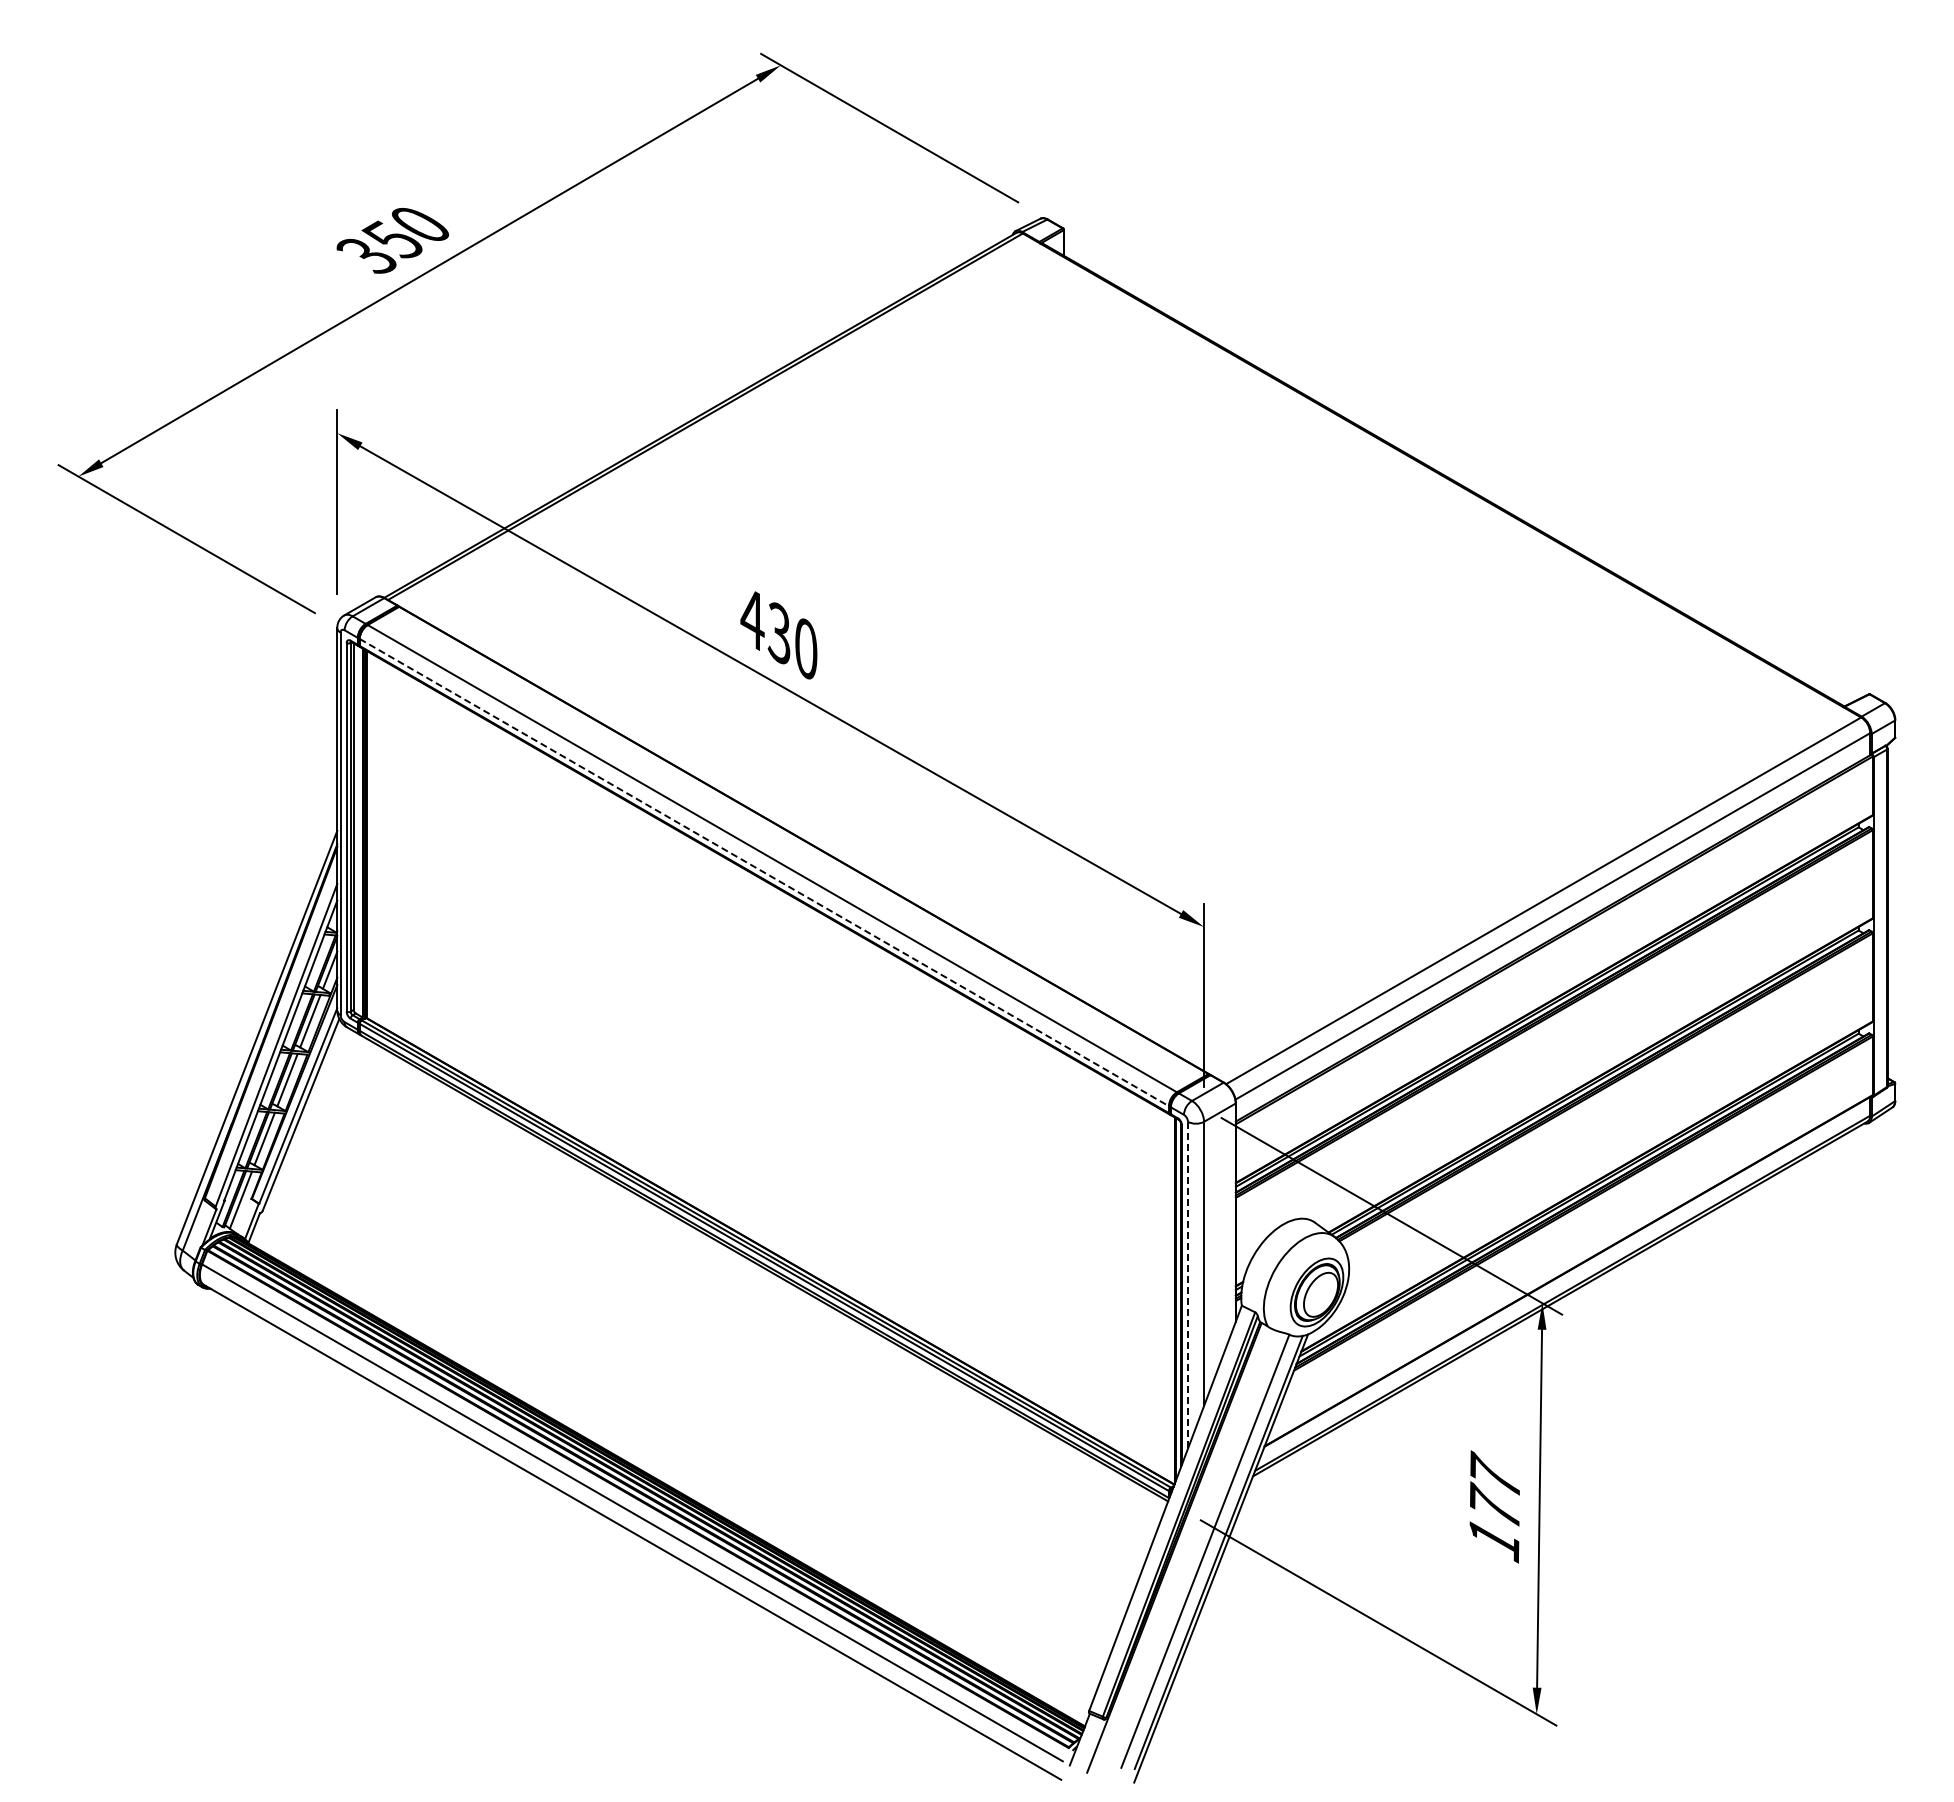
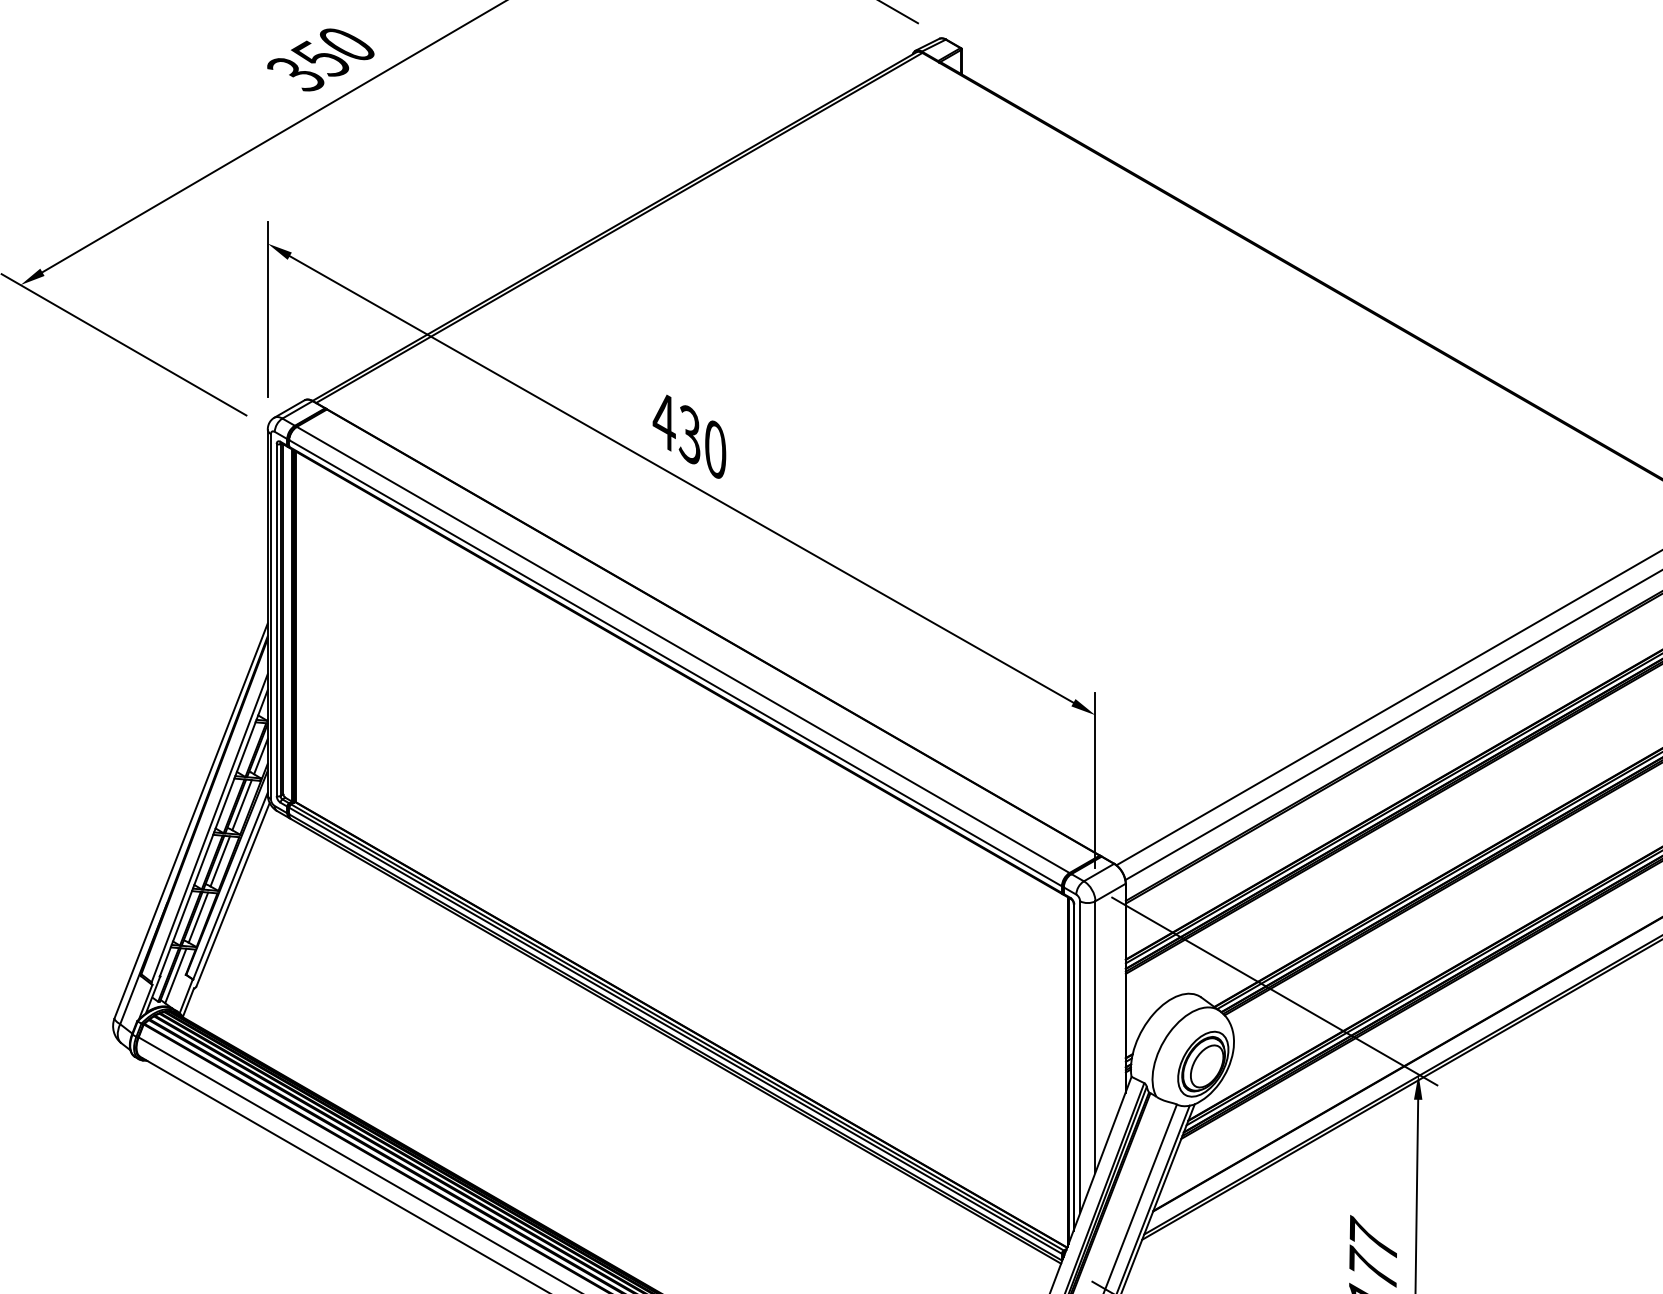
line: (764, 872) -> (675, 663), dashed -> solid
line: (1187, 1285) -> (1079, 1057), dashed -> solid

